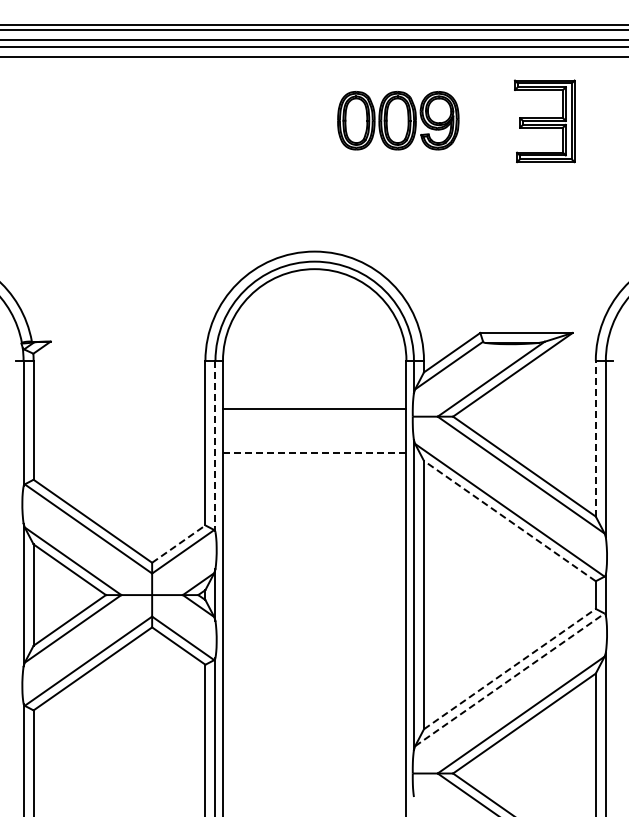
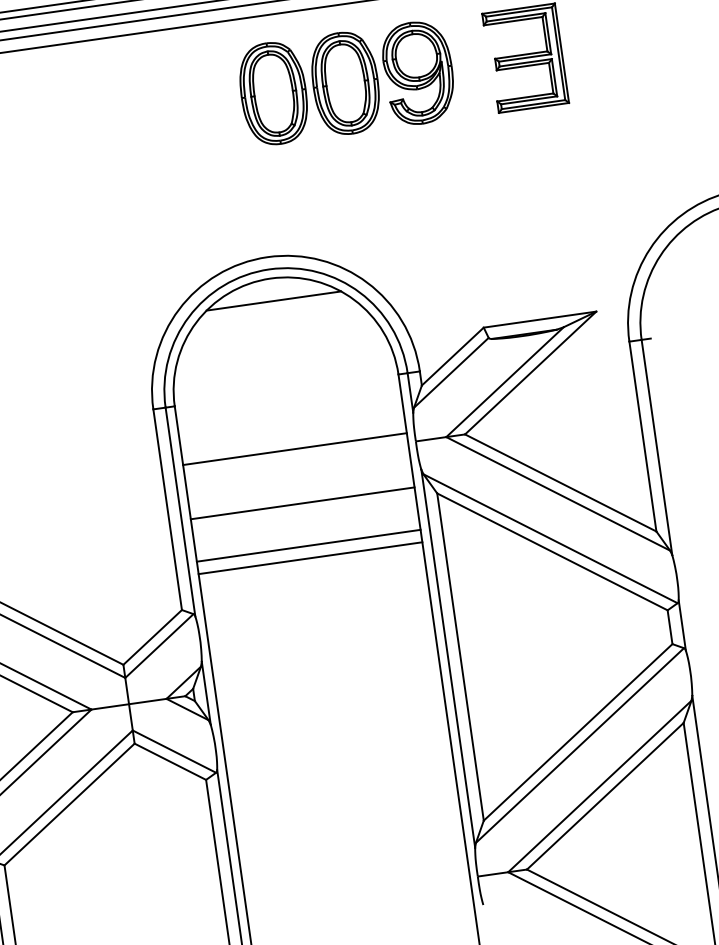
part: (398, 120) -> (347, 82), size x1.43
line: (314, 287) -> (273, 300), added
line: (595, 438) -> (642, 436), dashed -> solid
line: (215, 446) -> (180, 512), dashed -> solid
line: (314, 453) -> (302, 503), dashed -> solid
line: (314, 488) -> (308, 546), added
line: (314, 498) -> (310, 558), added
line: (509, 521) -> (552, 552), dashed -> solid
line: (178, 544) -> (152, 637), dashed -> solid
line: (509, 669) -> (577, 732), dashed -> solid
line: (509, 679) -> (579, 745), dashed -> solid

